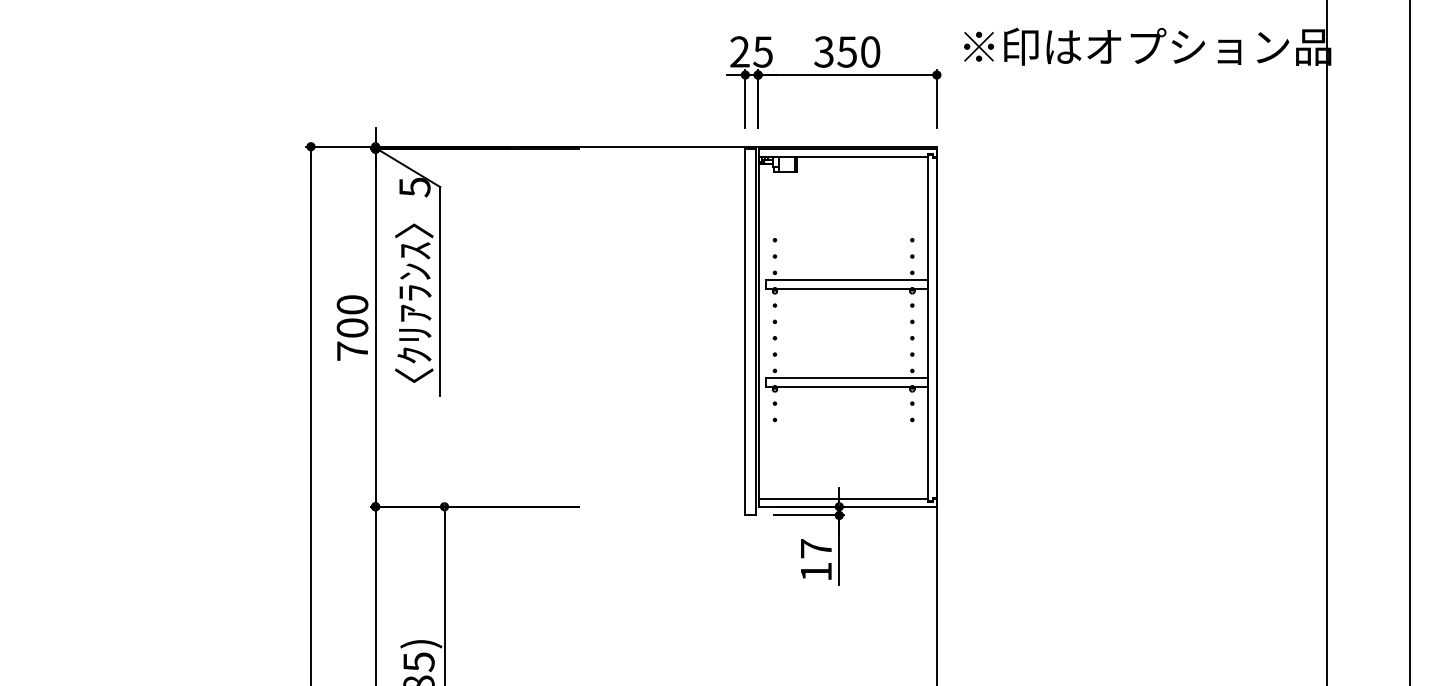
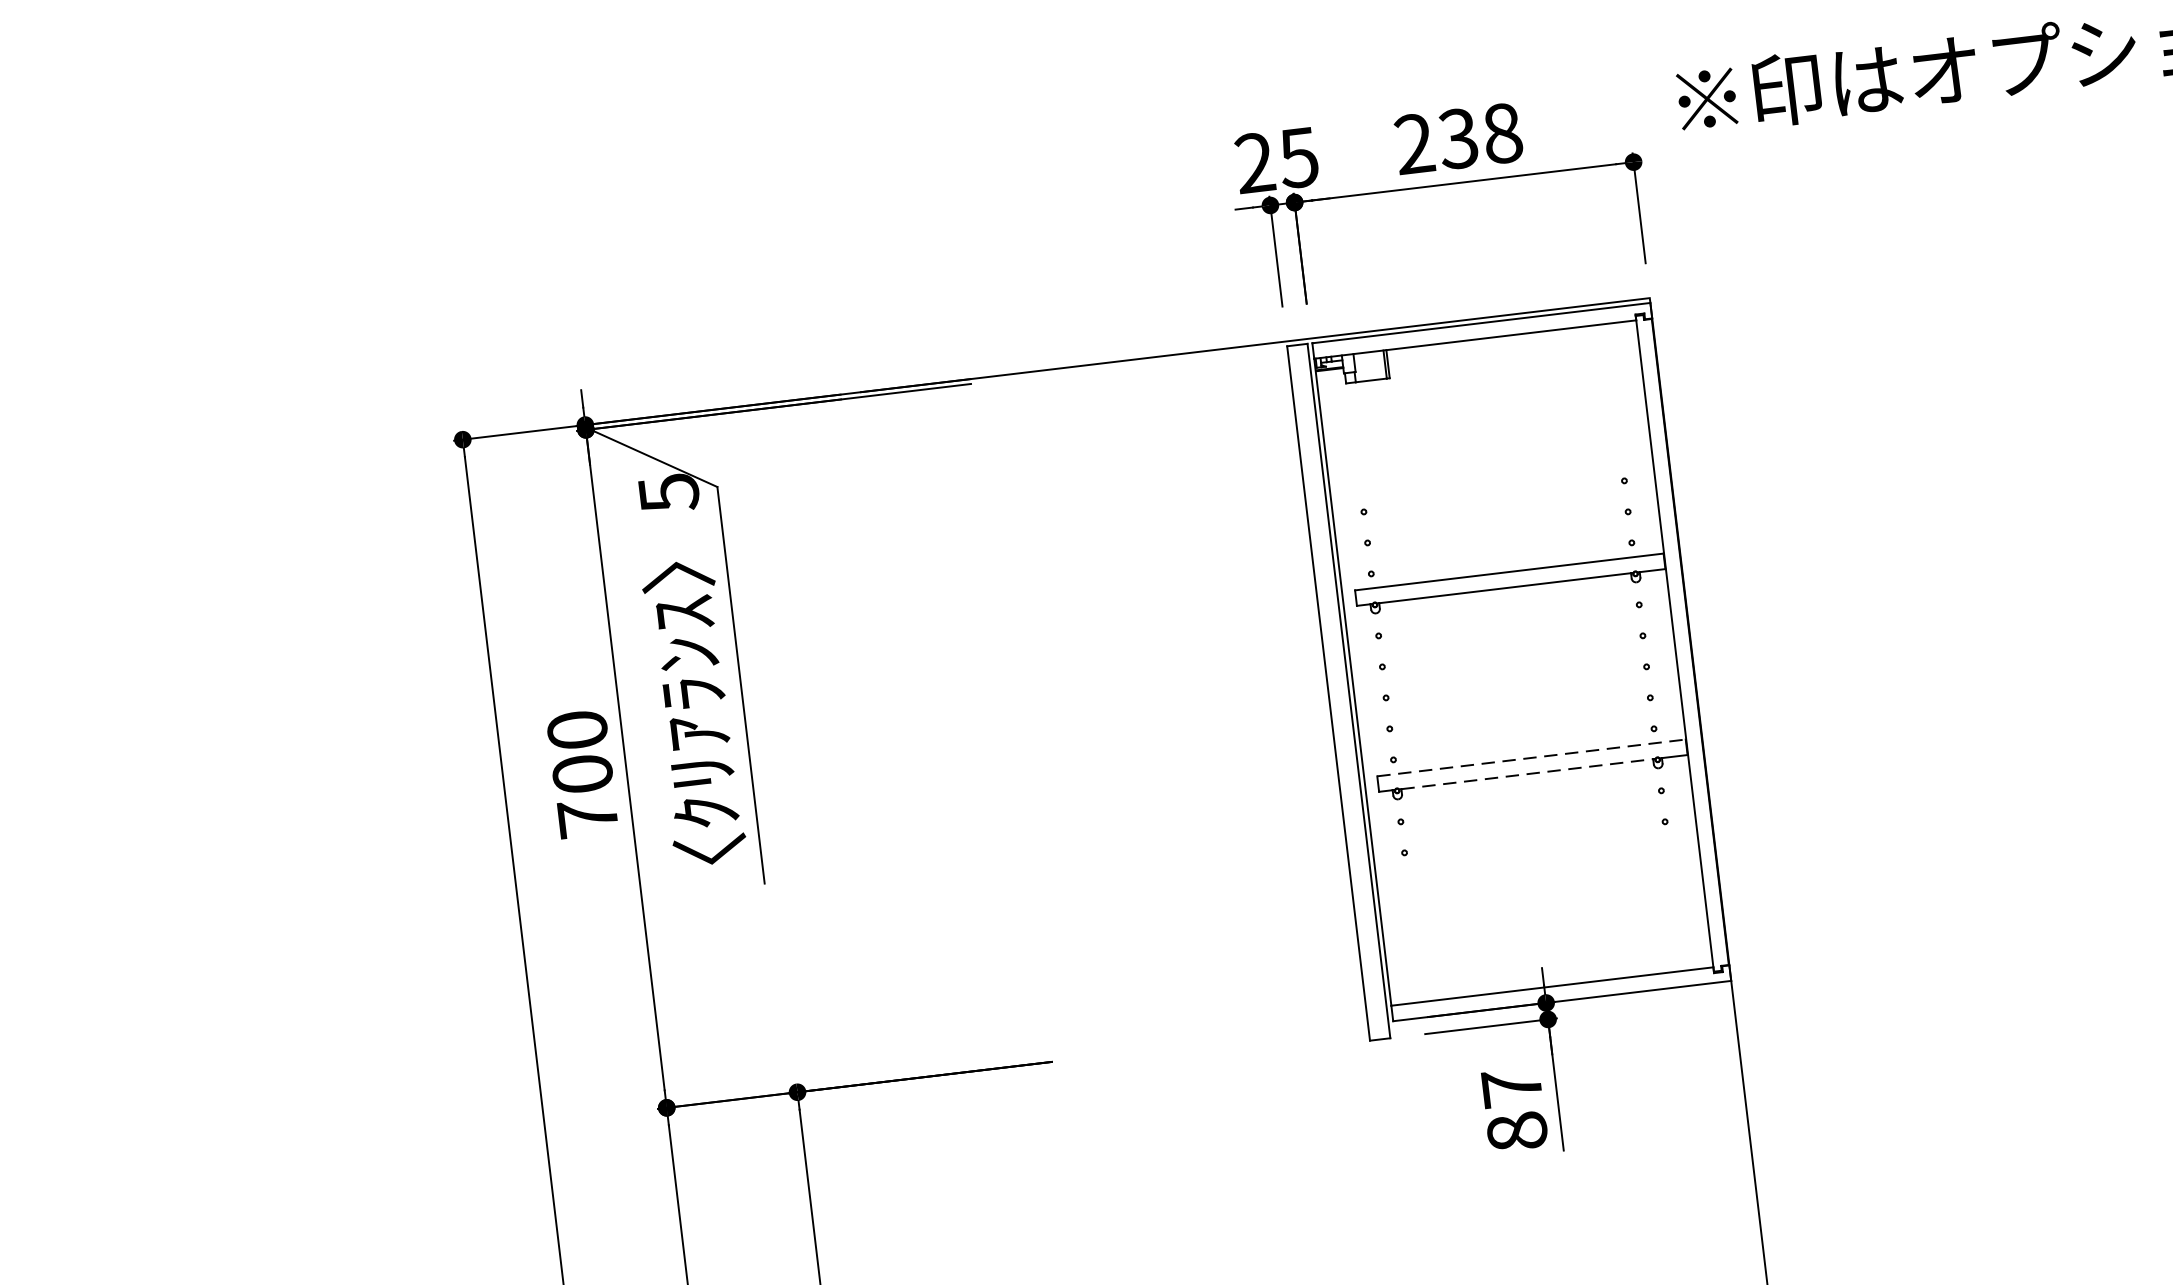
text: (847, 51) -> (1458, 137), 350 -> 238
line: (847, 378) -> (1532, 757), solid -> dashed
line: (844, 386) -> (1528, 773), solid -> dashed
text: (816, 571) -> (1517, 1130), 17 -> 87

